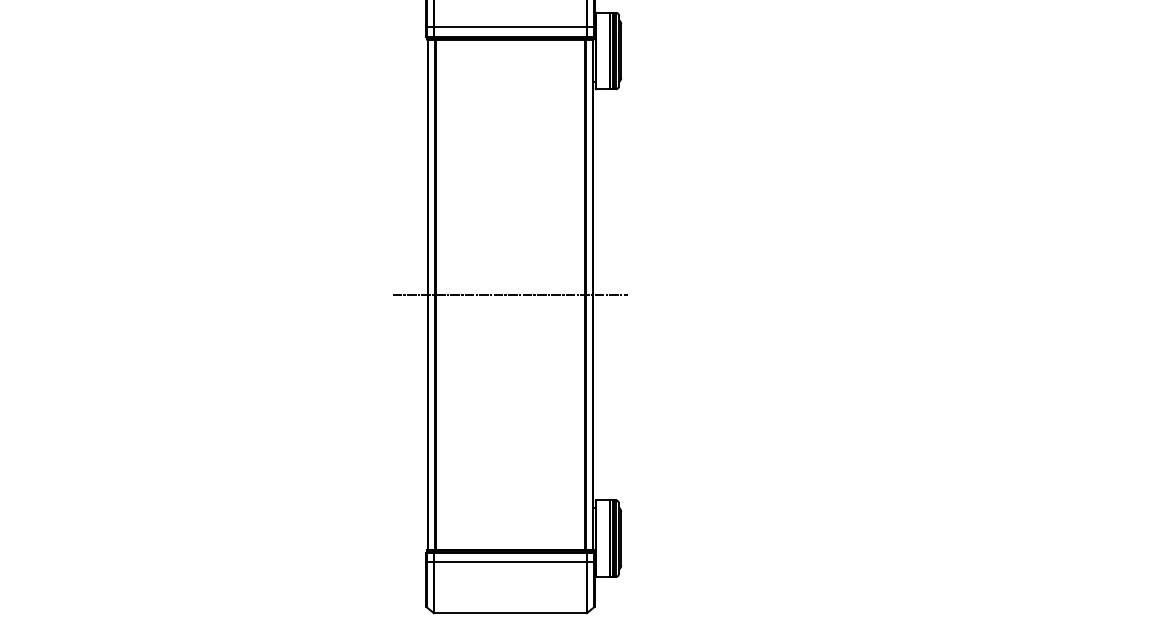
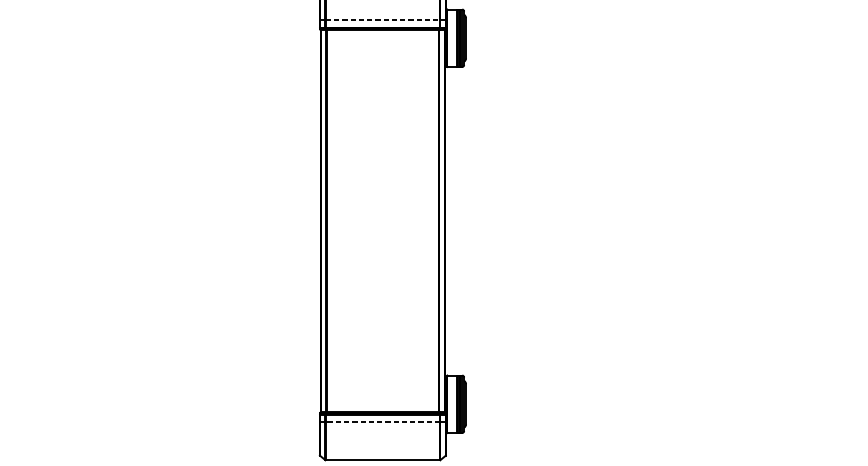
line: (510, 27) -> (382, 20), solid -> dashed
line: (510, 294) -> (382, 220), removed
line: (509, 562) -> (382, 422), solid -> dashed

